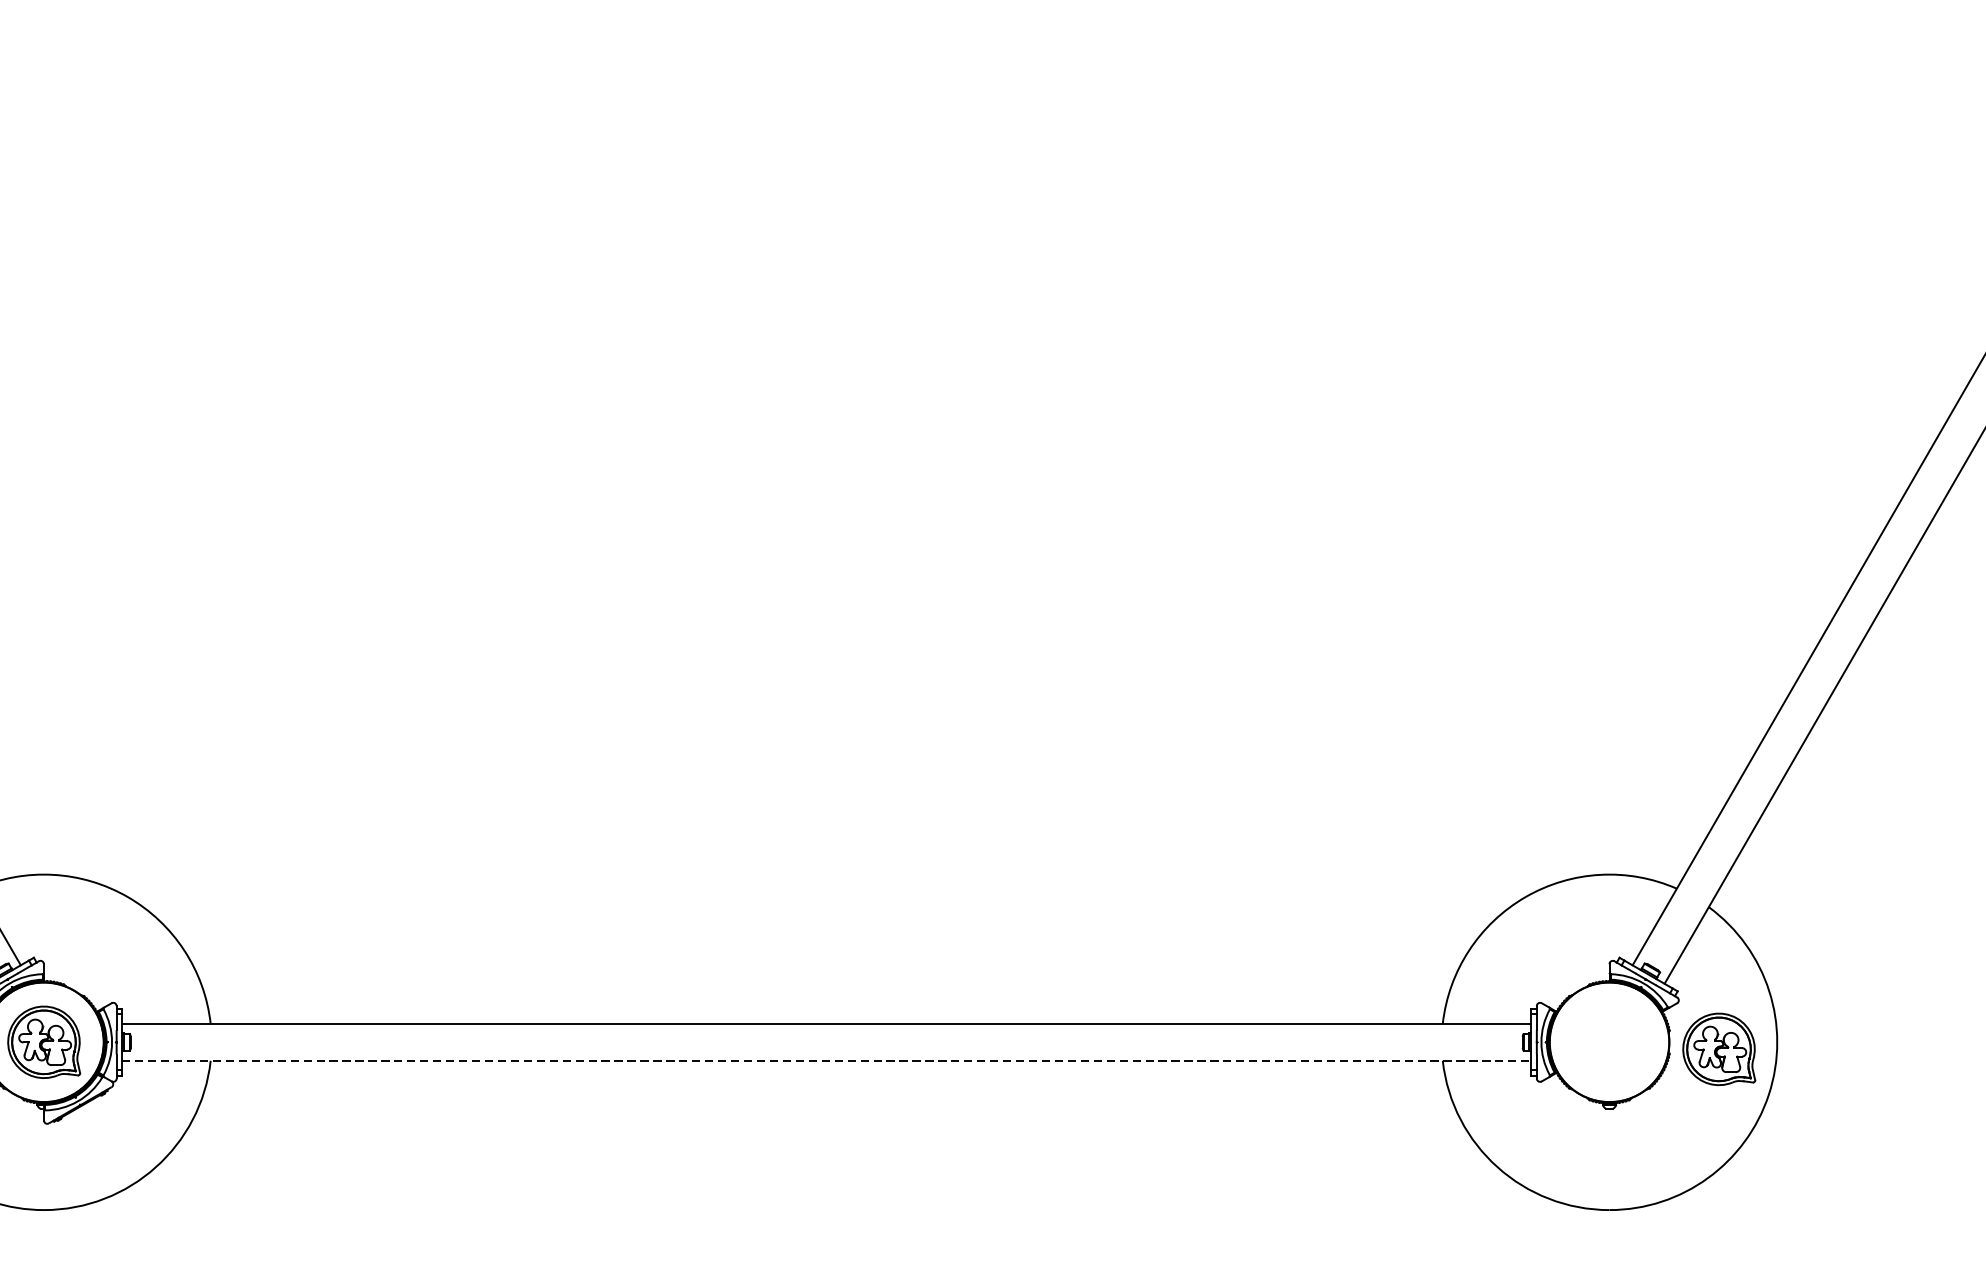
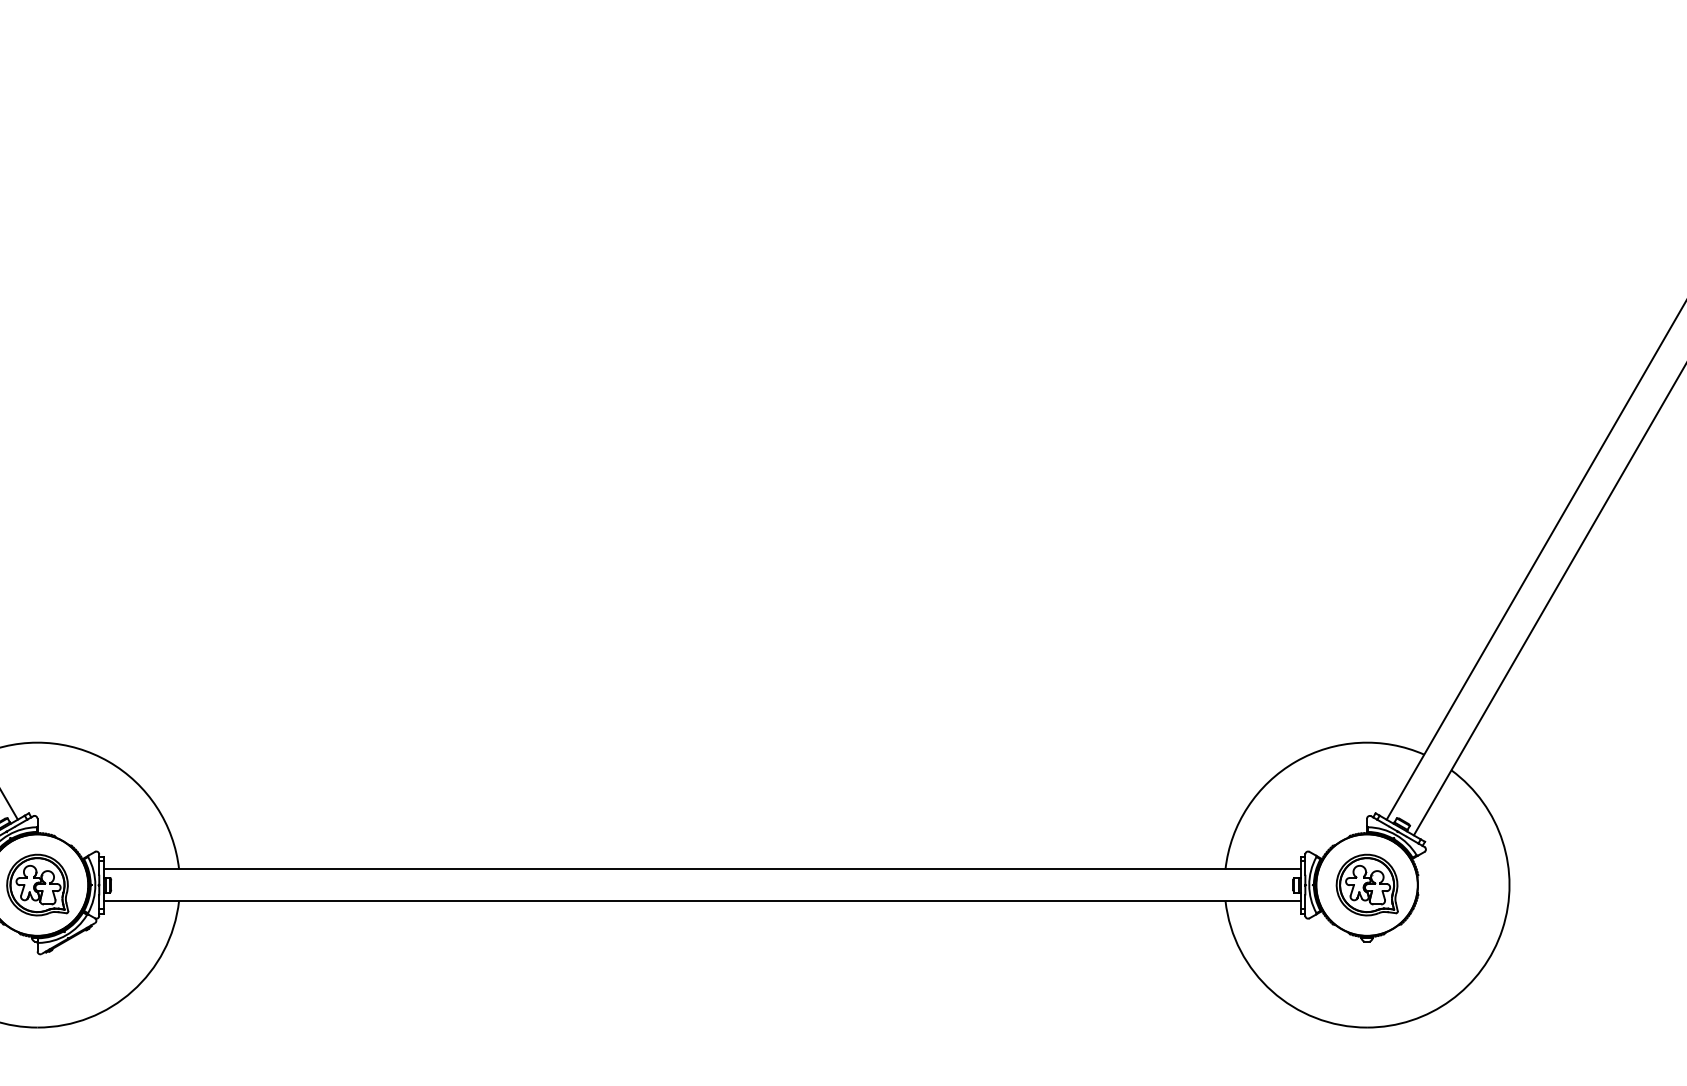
part: (1718, 1048) -> (1366, 884), moved
line: (826, 1060) -> (702, 900), dashed -> solid

